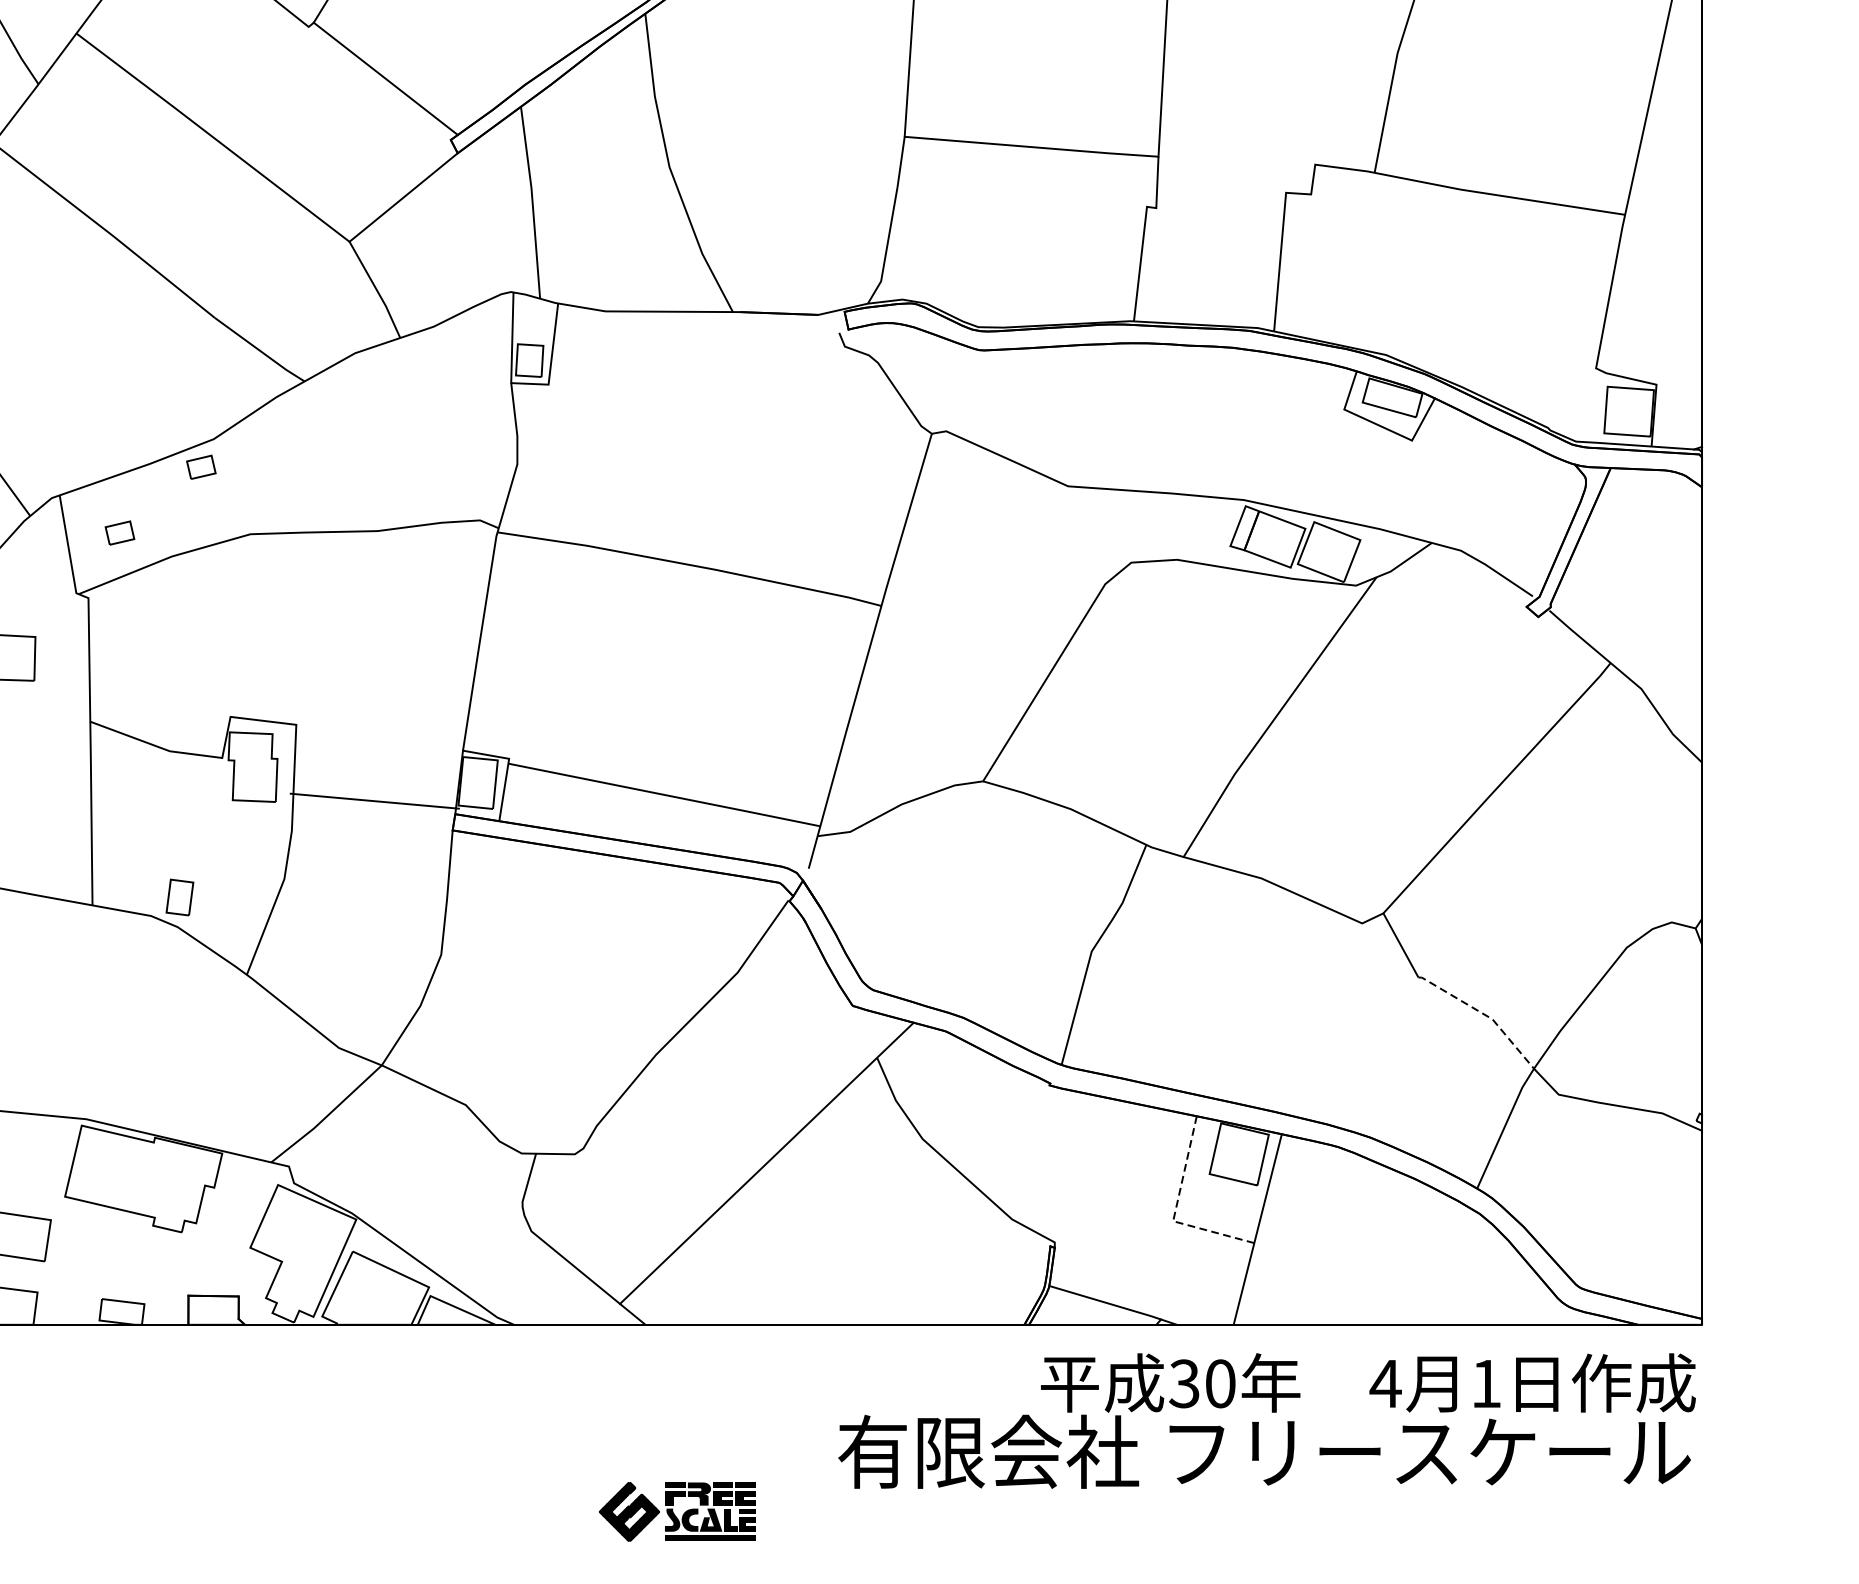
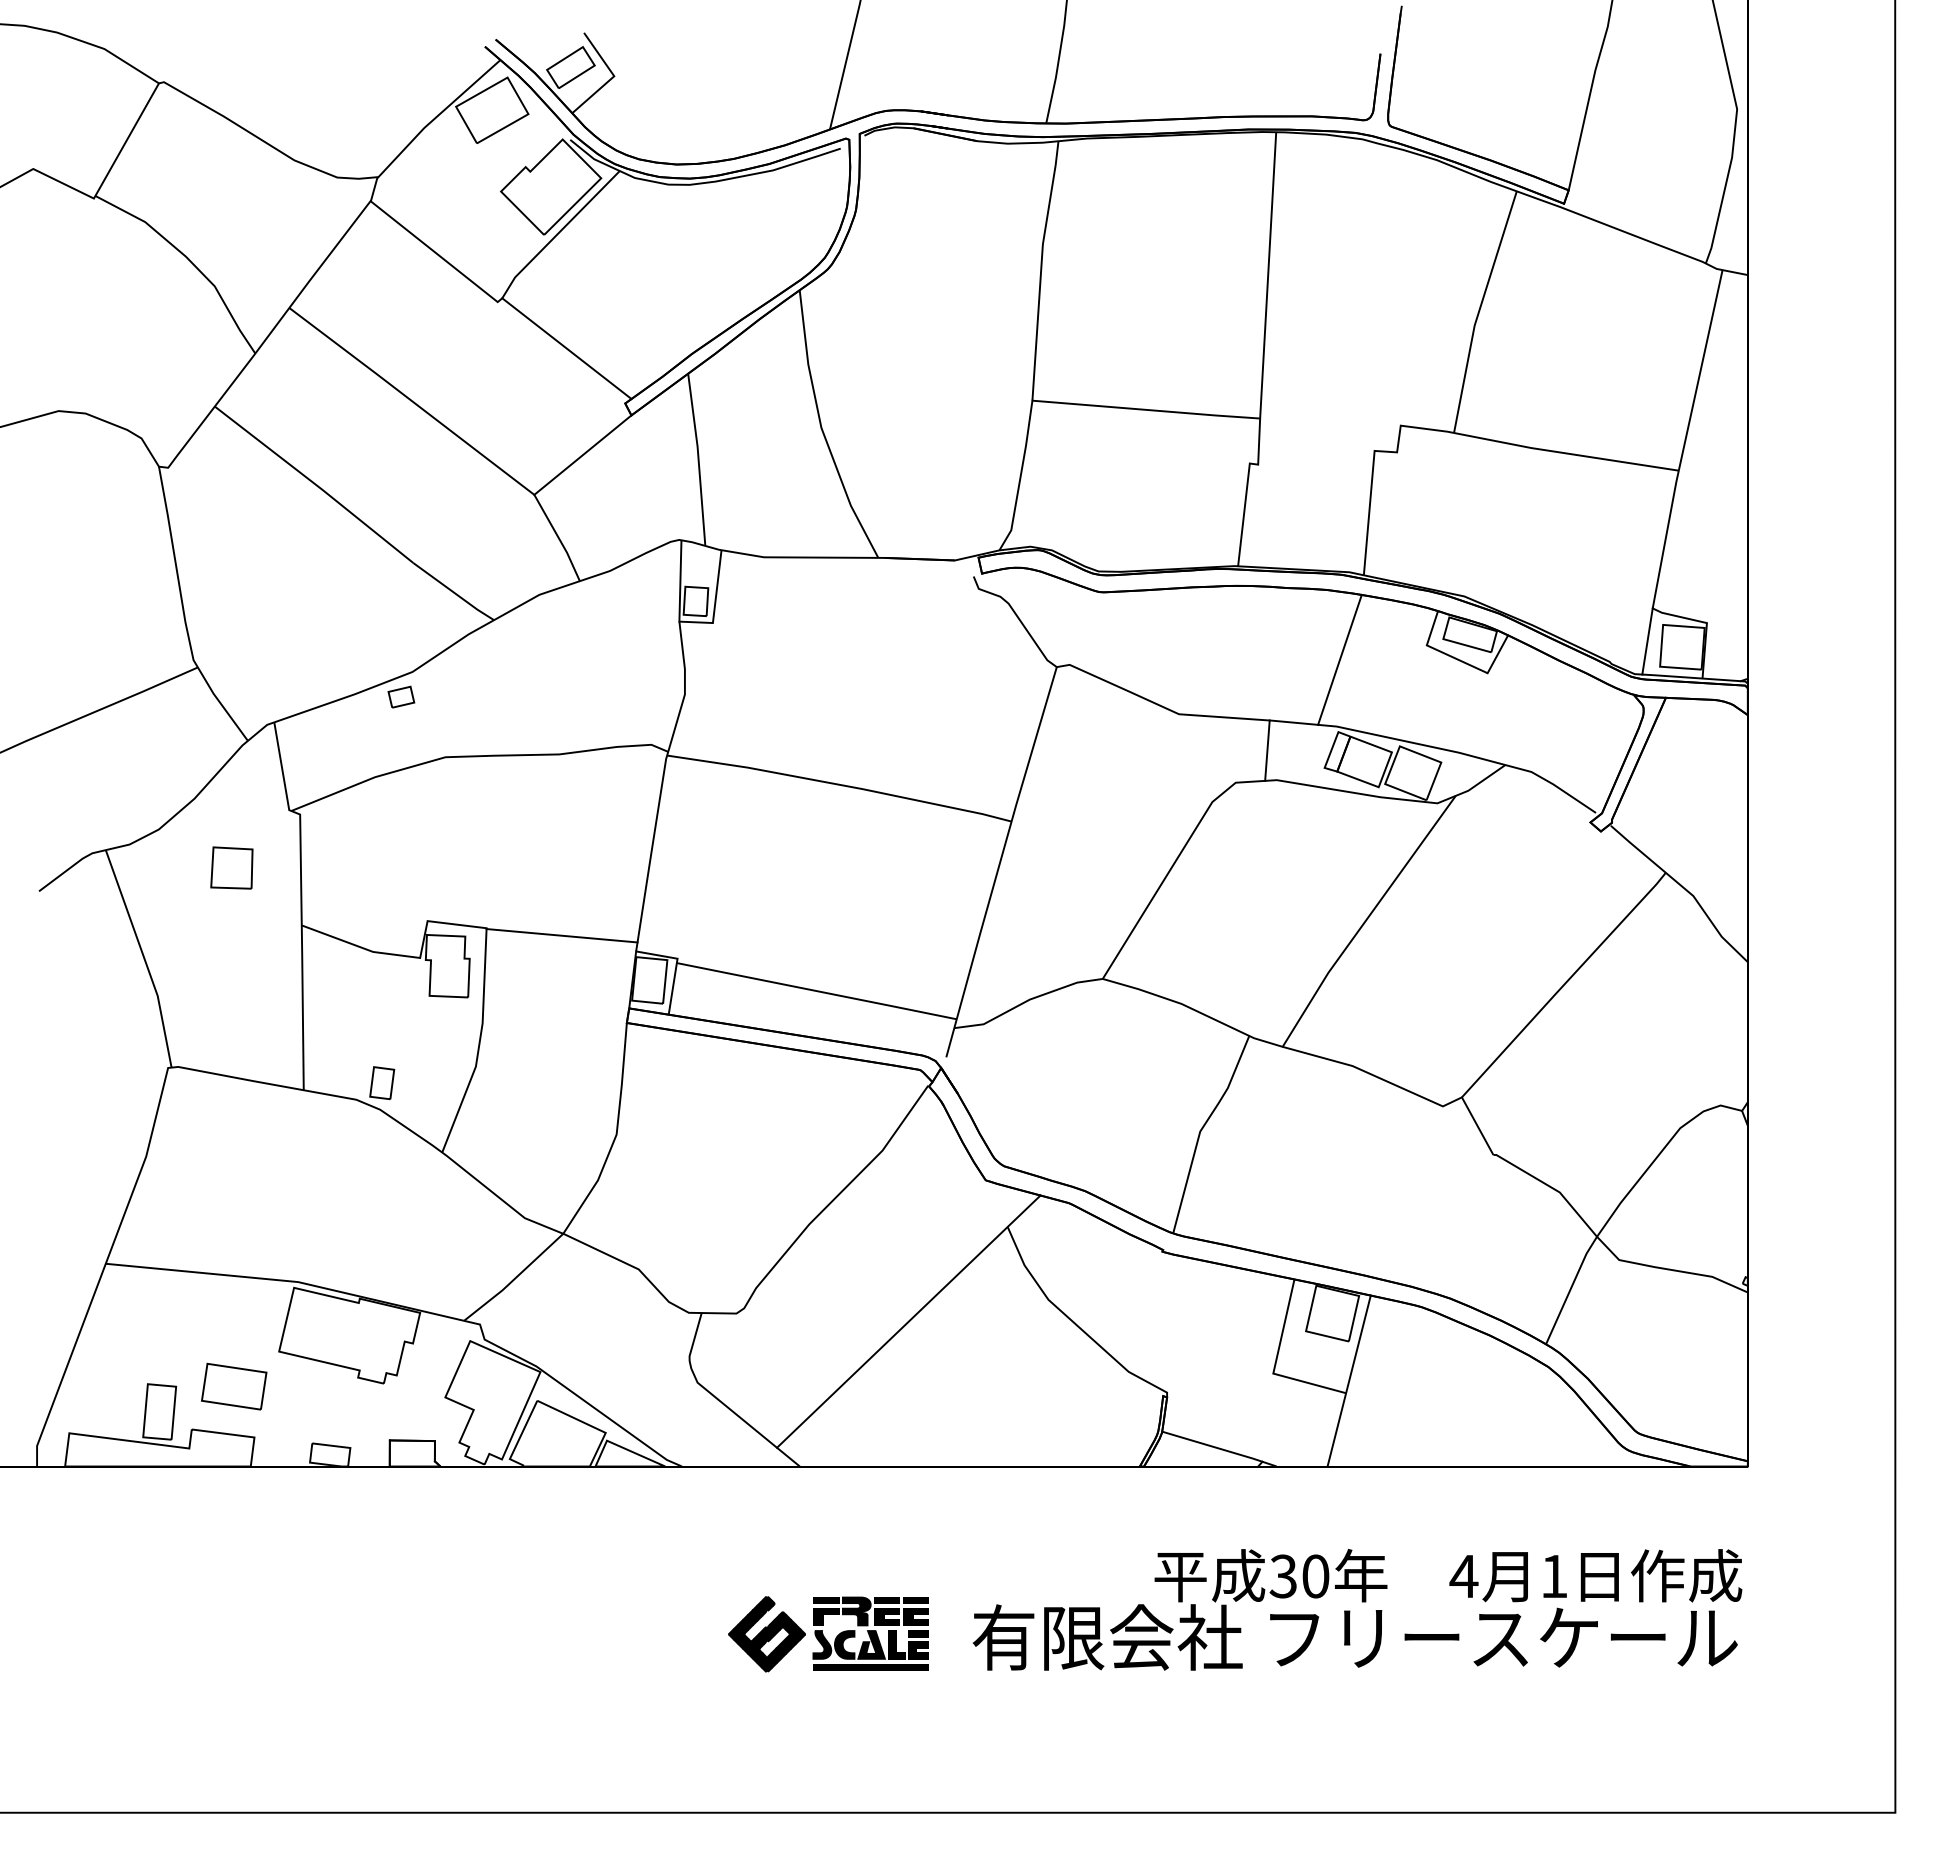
line: (1590, 405) -> (1647, 641), added
line: (1246, 425) -> (1339, 659), added
line: (1166, 526) -> (1267, 750), added
part: (120, 532) -> (328, 755), removed
line: (374, 800) -> (561, 935), moved
line: (1483, 1013) -> (1551, 1187), dashed -> solid
line: (1175, 1209) -> (1275, 1363), dashed -> solid
text: (1267, 1420) -> (1357, 1609), moved
part: (677, 1512) -> (828, 1634), size x1.43

